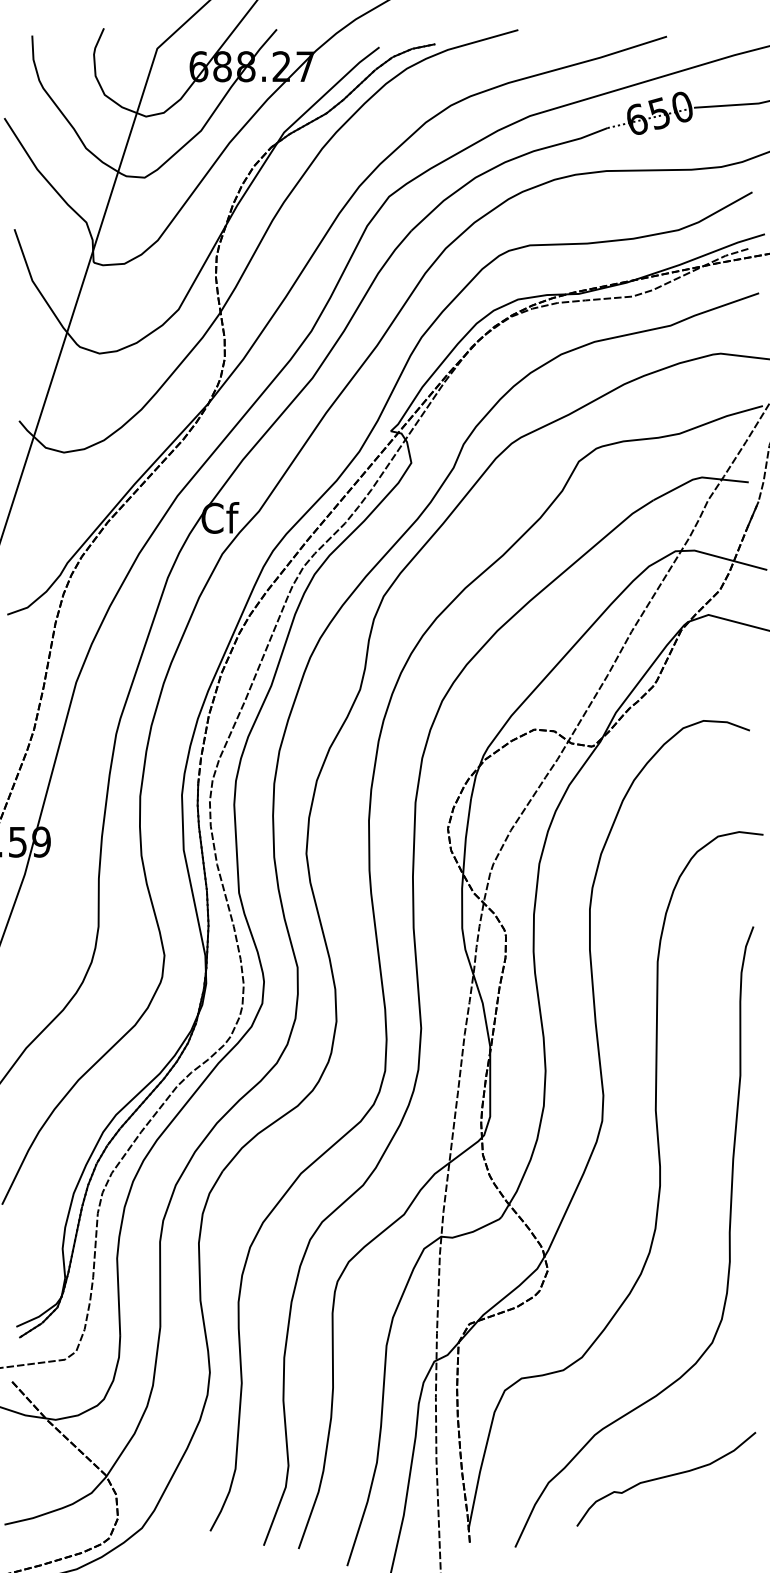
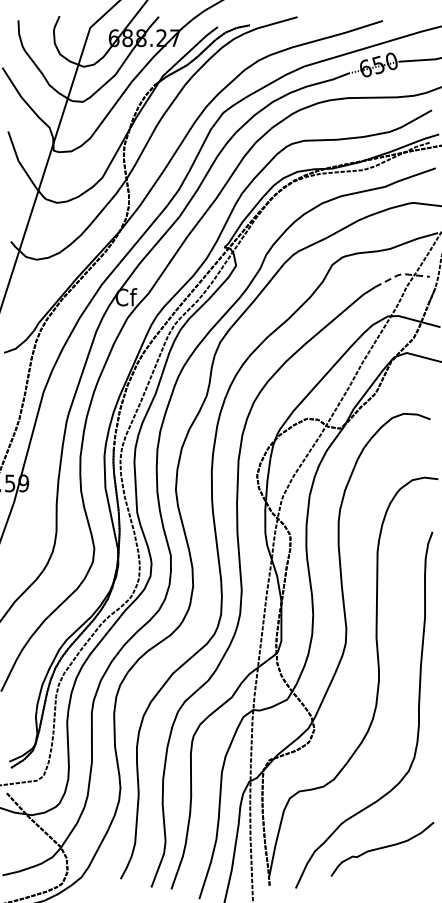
line: (699, 478) -> (401, 274), solid -> dashed

